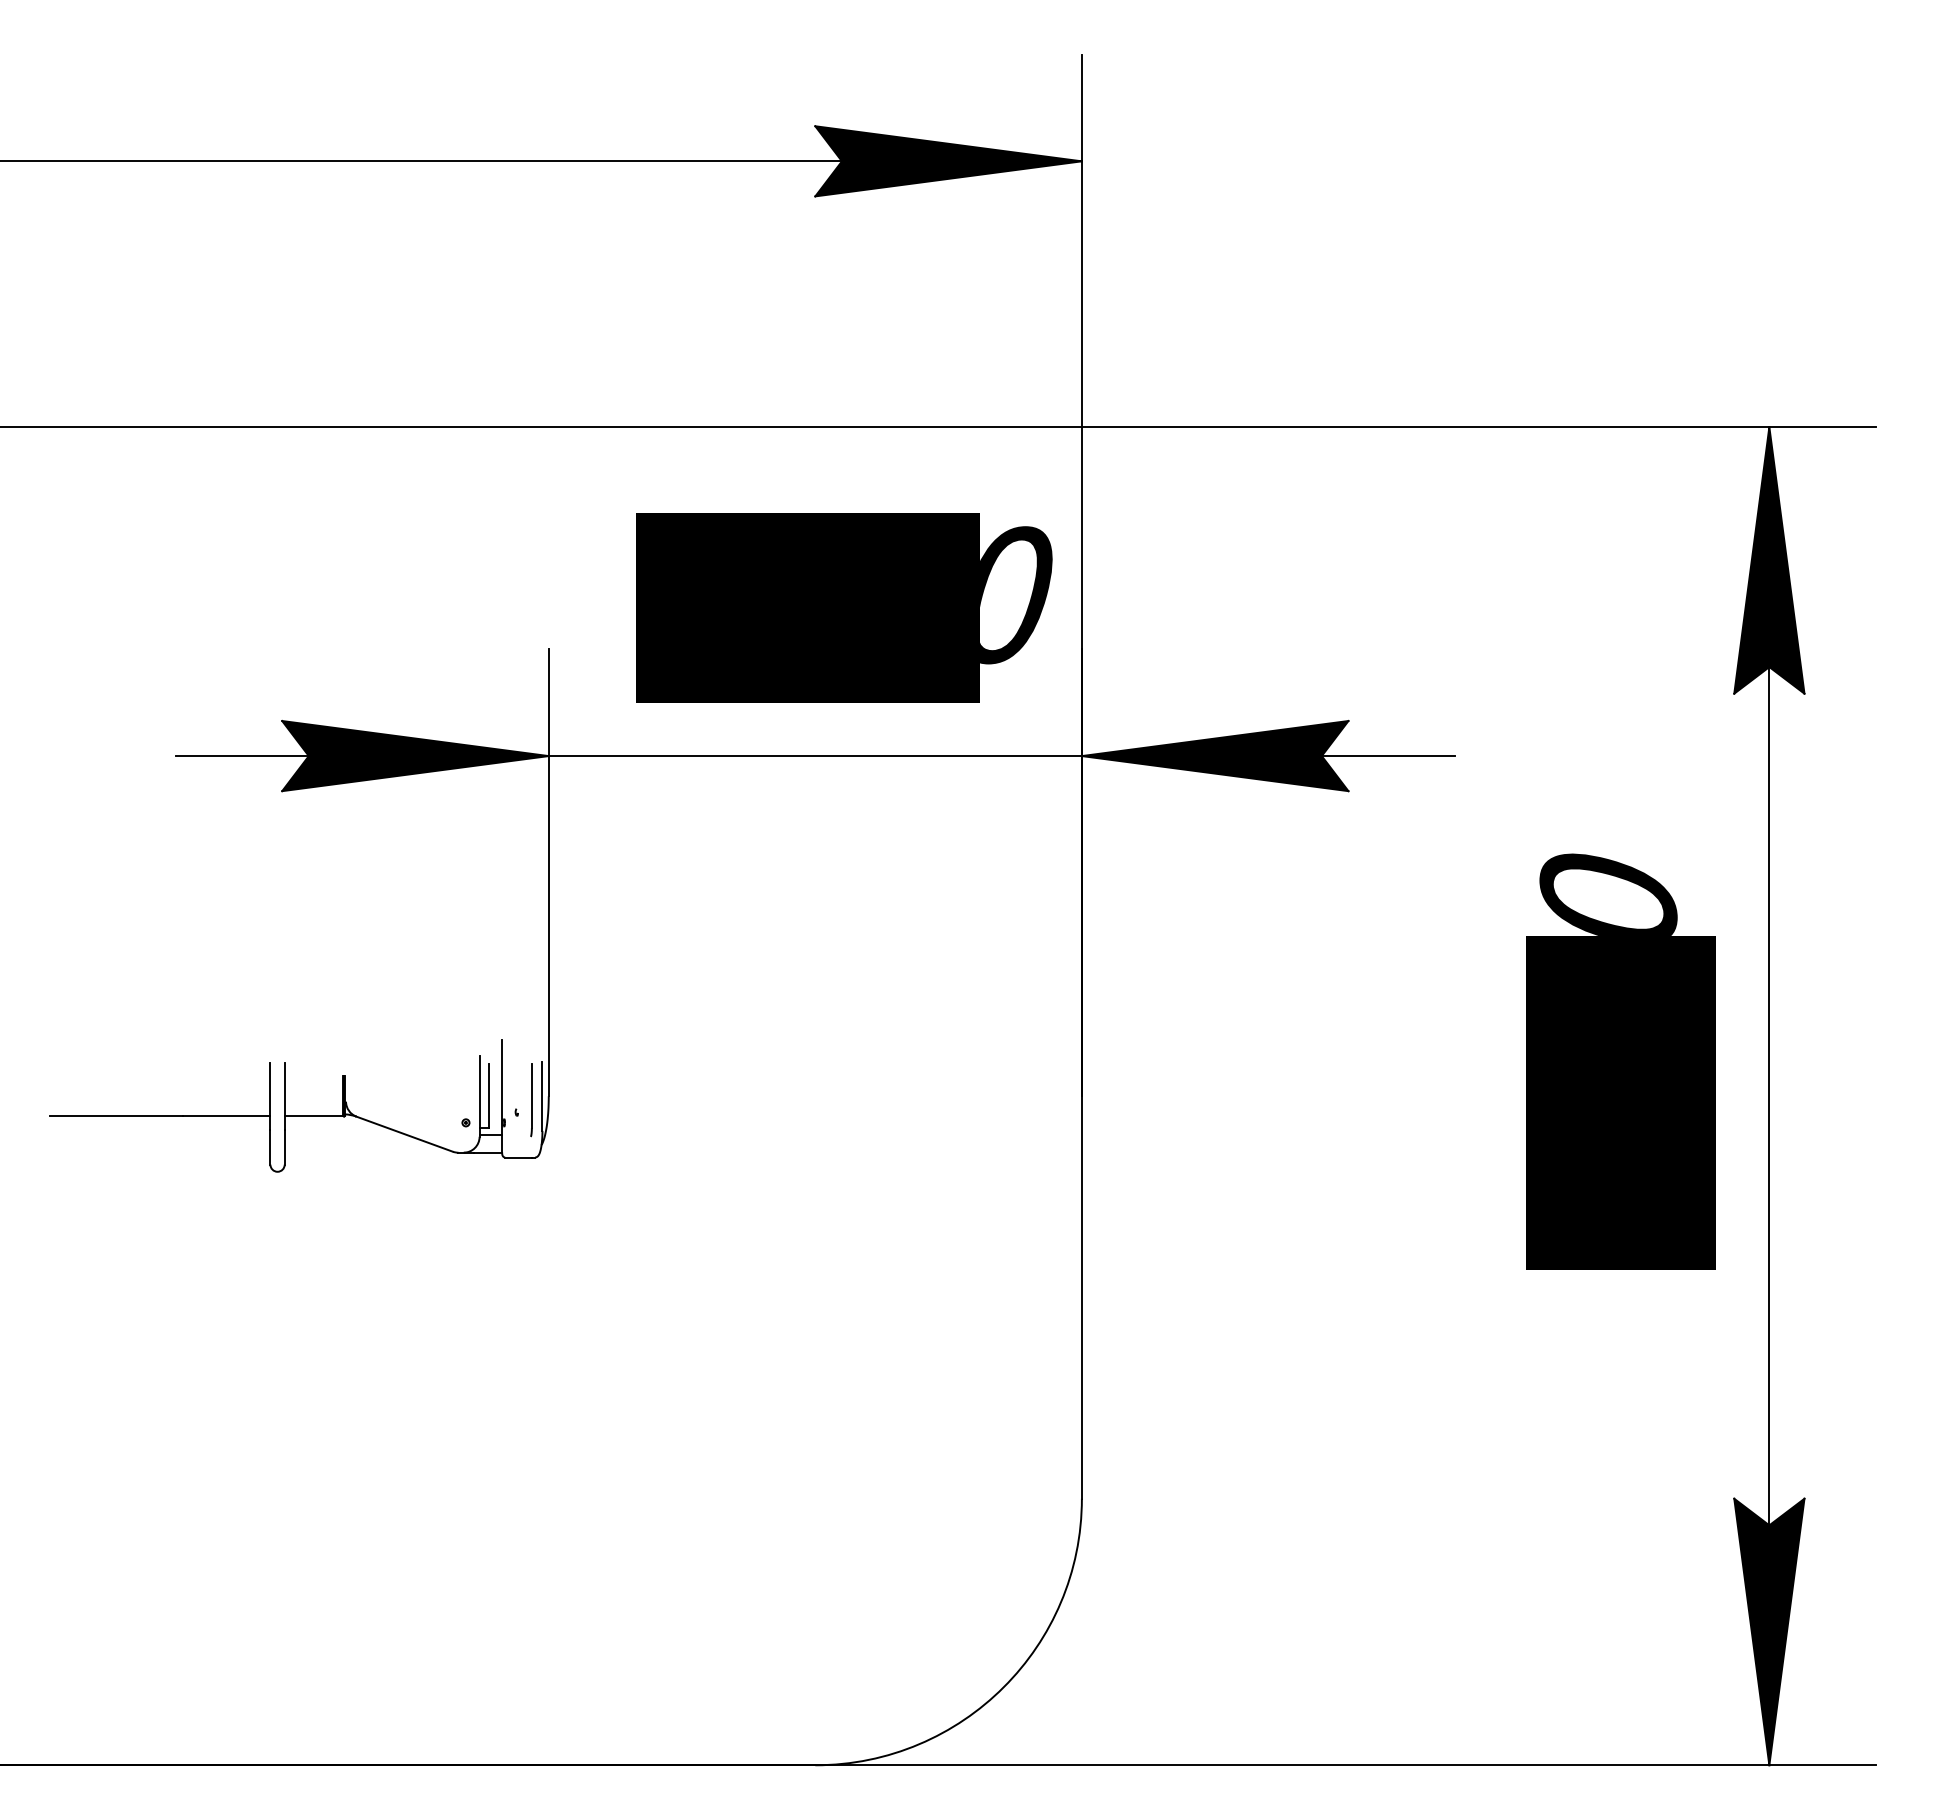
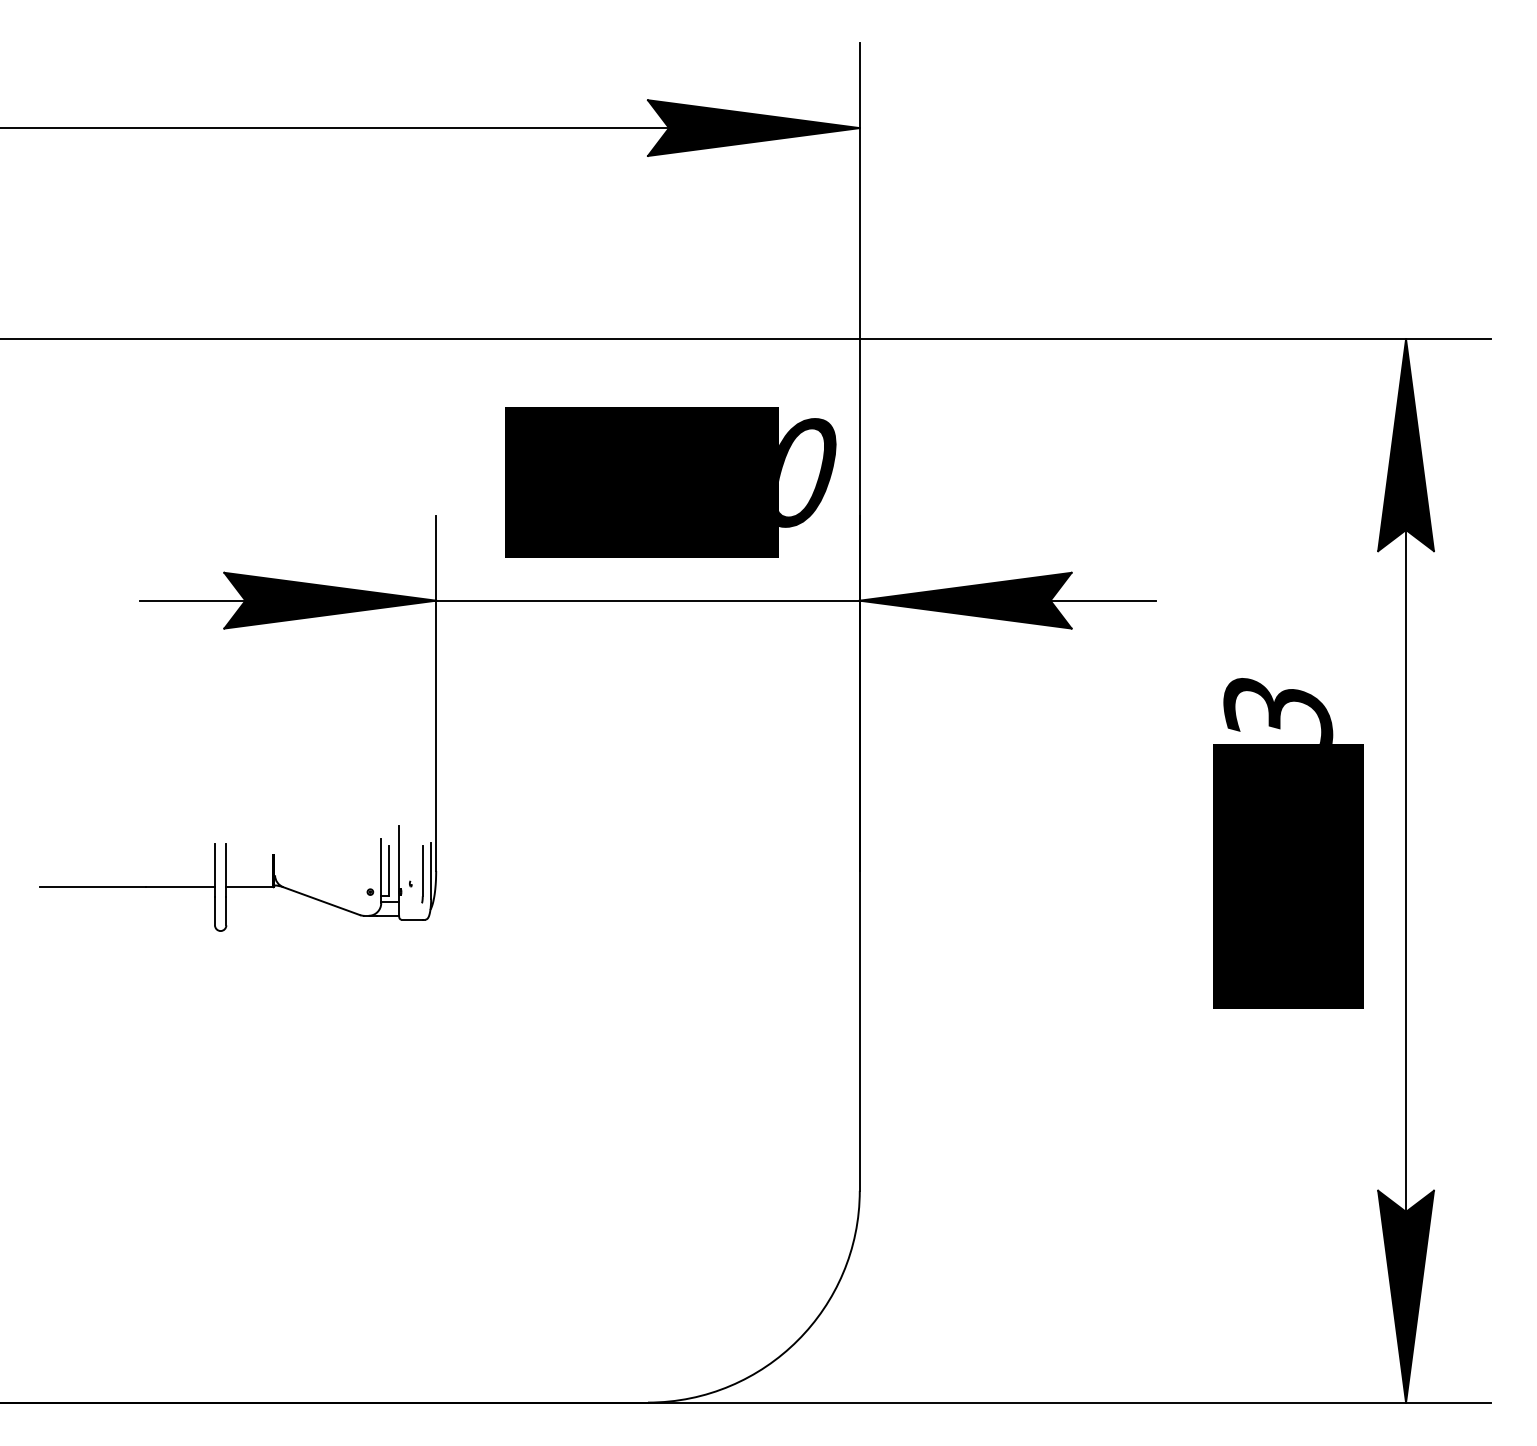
text: (1608, 894) -> (1278, 710), 2510 -> 3403

